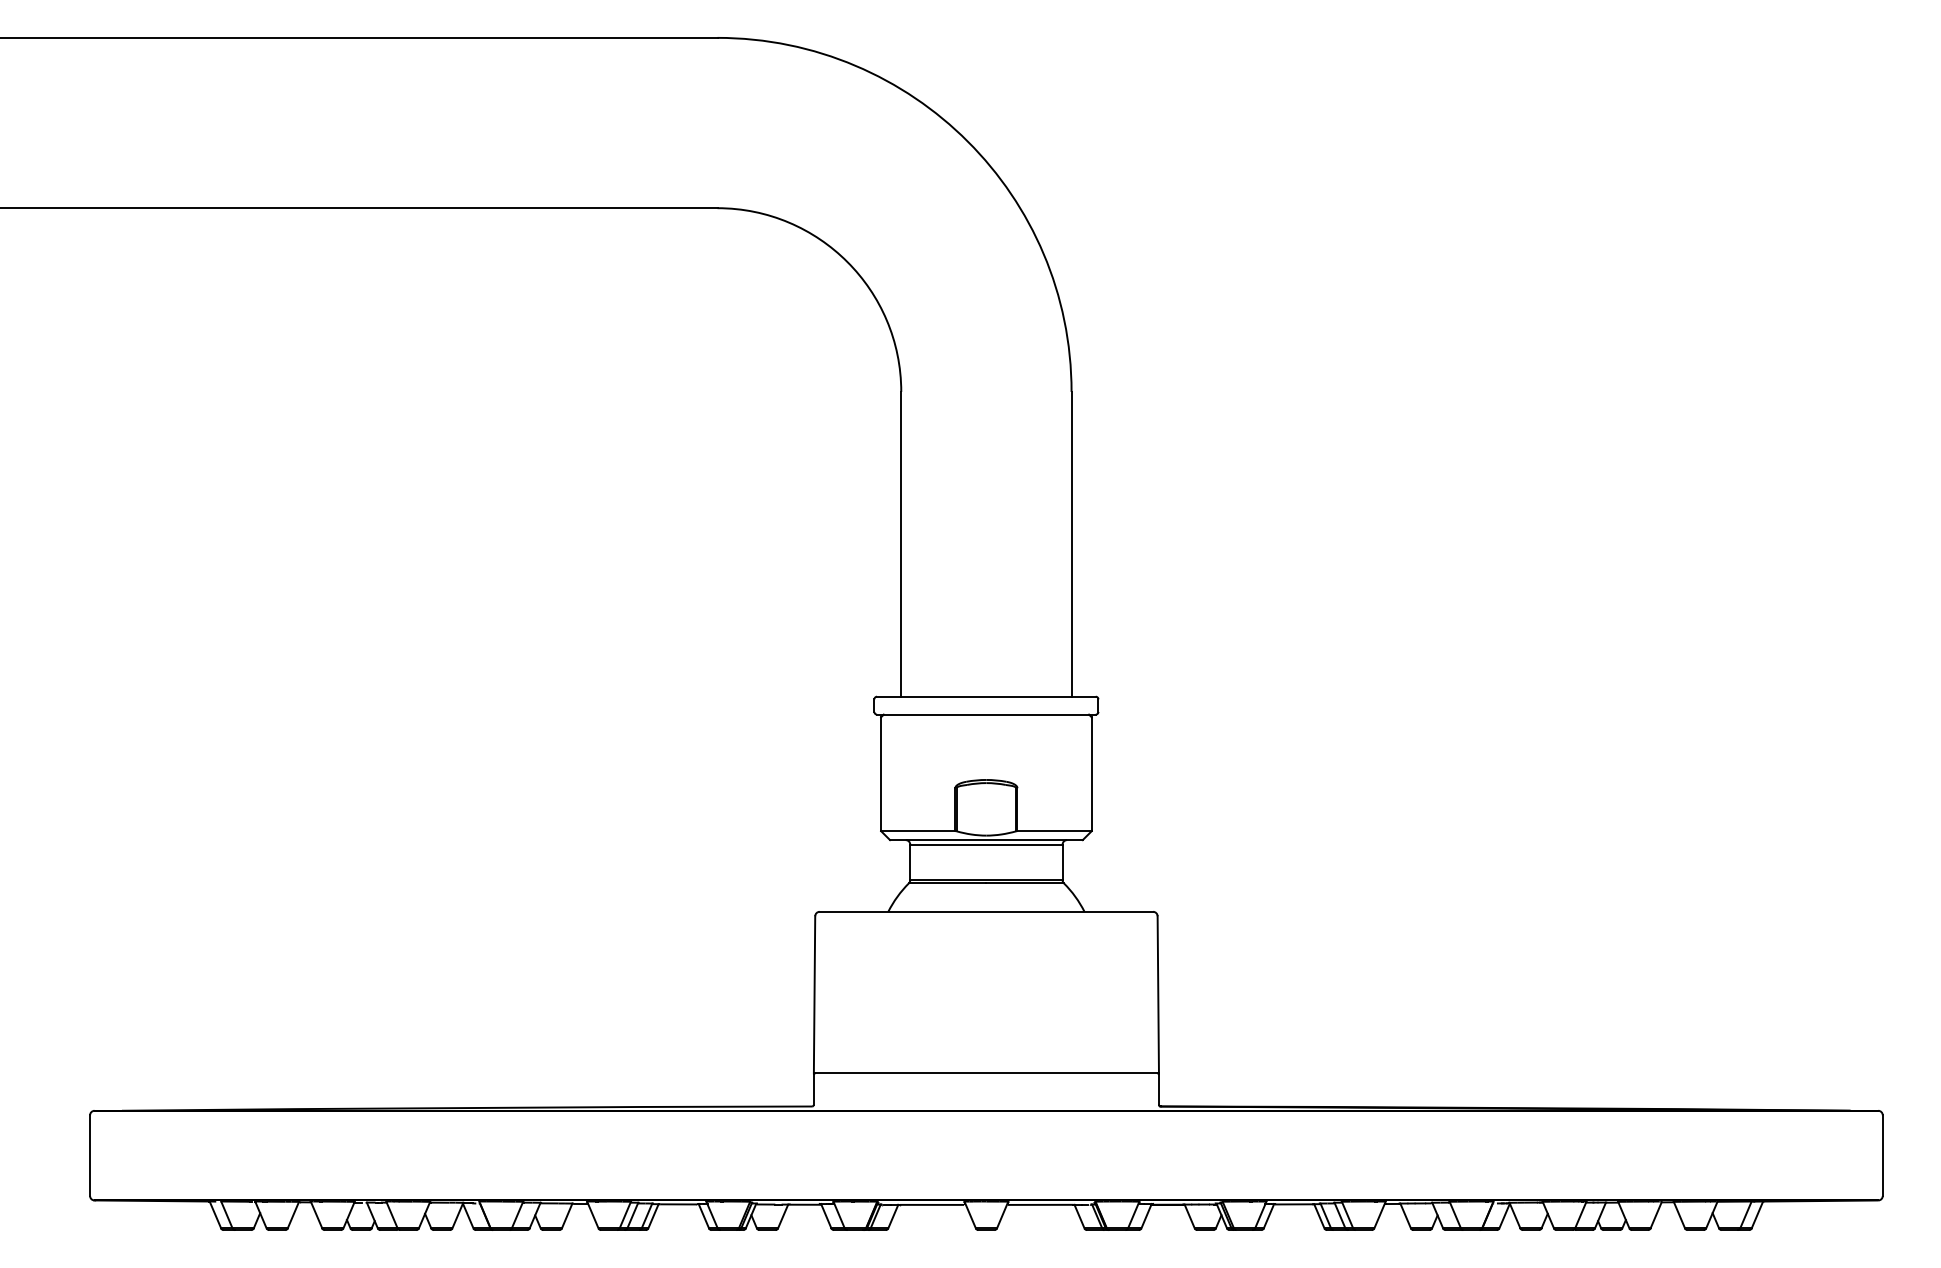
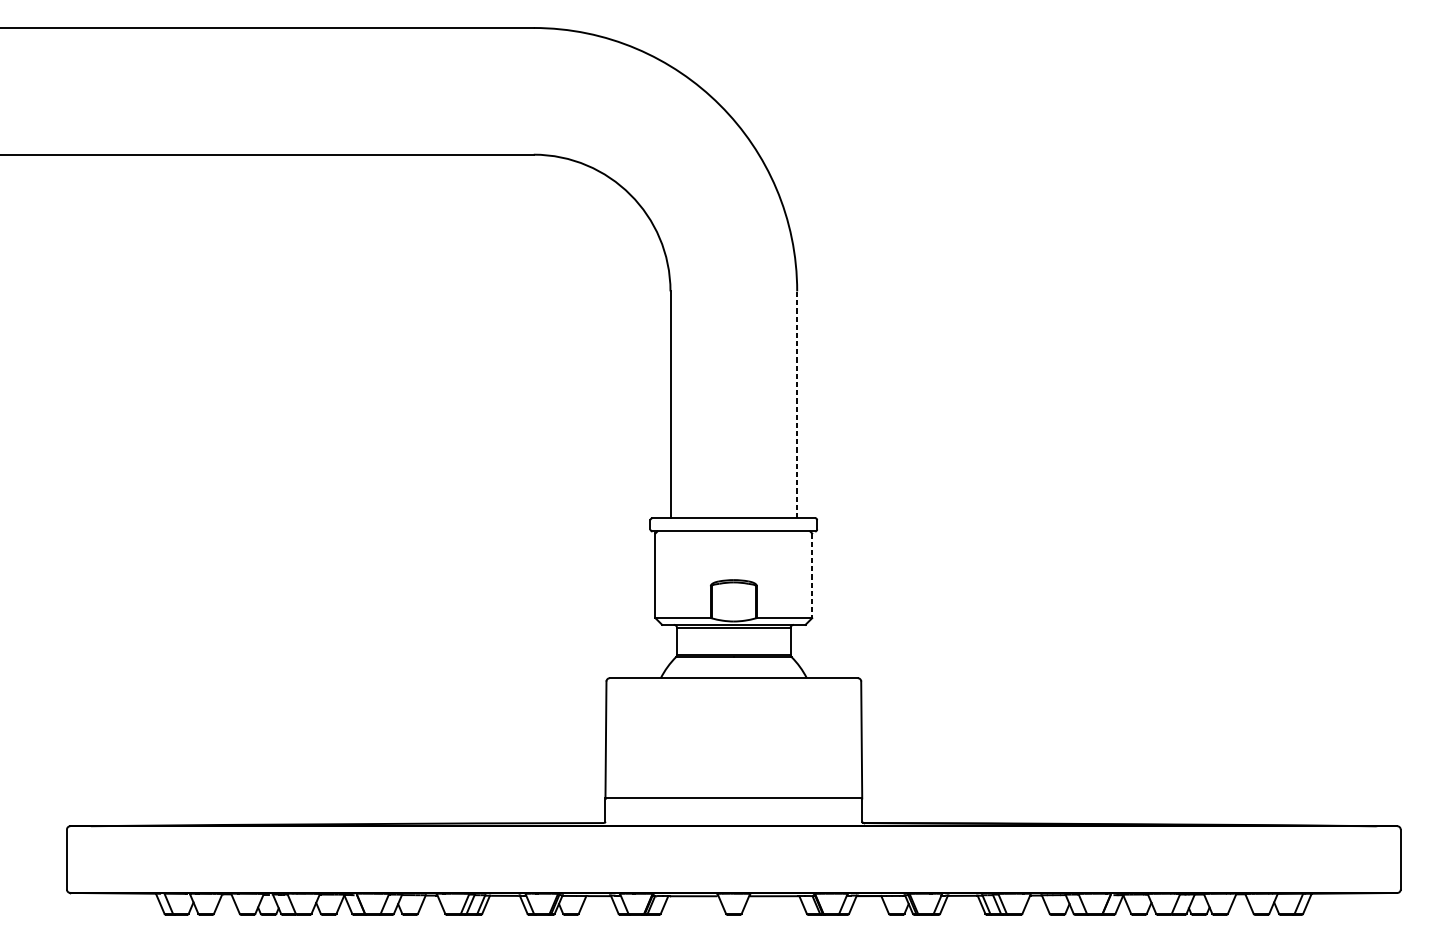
line: (1071, 543) -> (797, 404), solid -> dashed
line: (1091, 774) -> (812, 576), solid -> dashed

